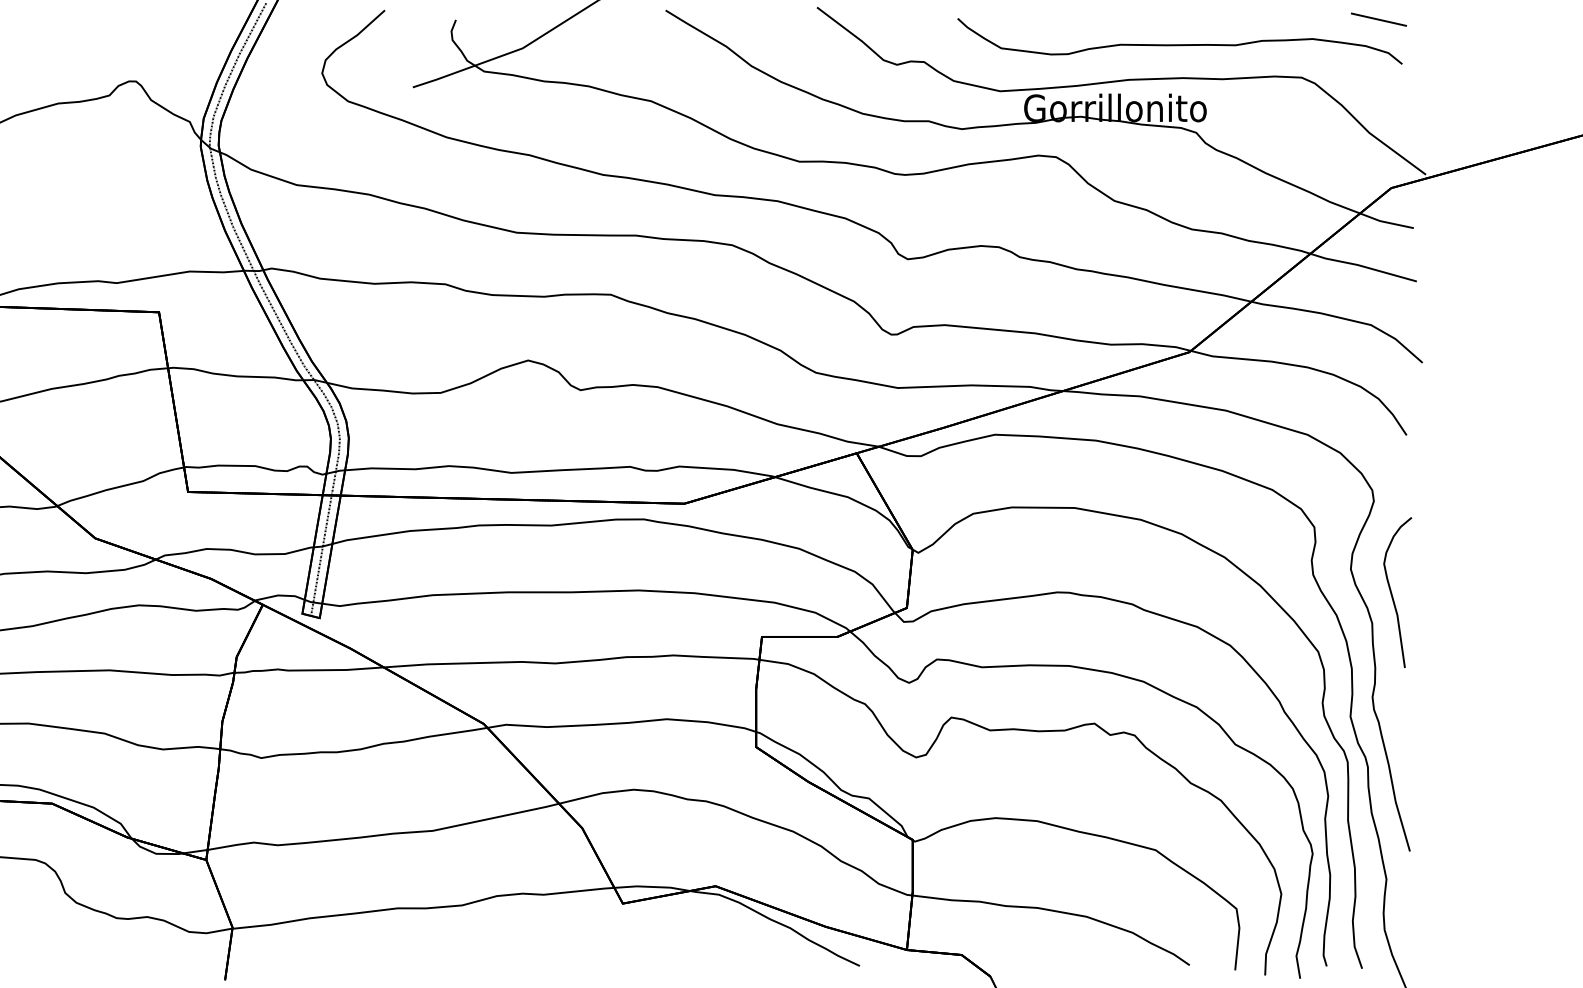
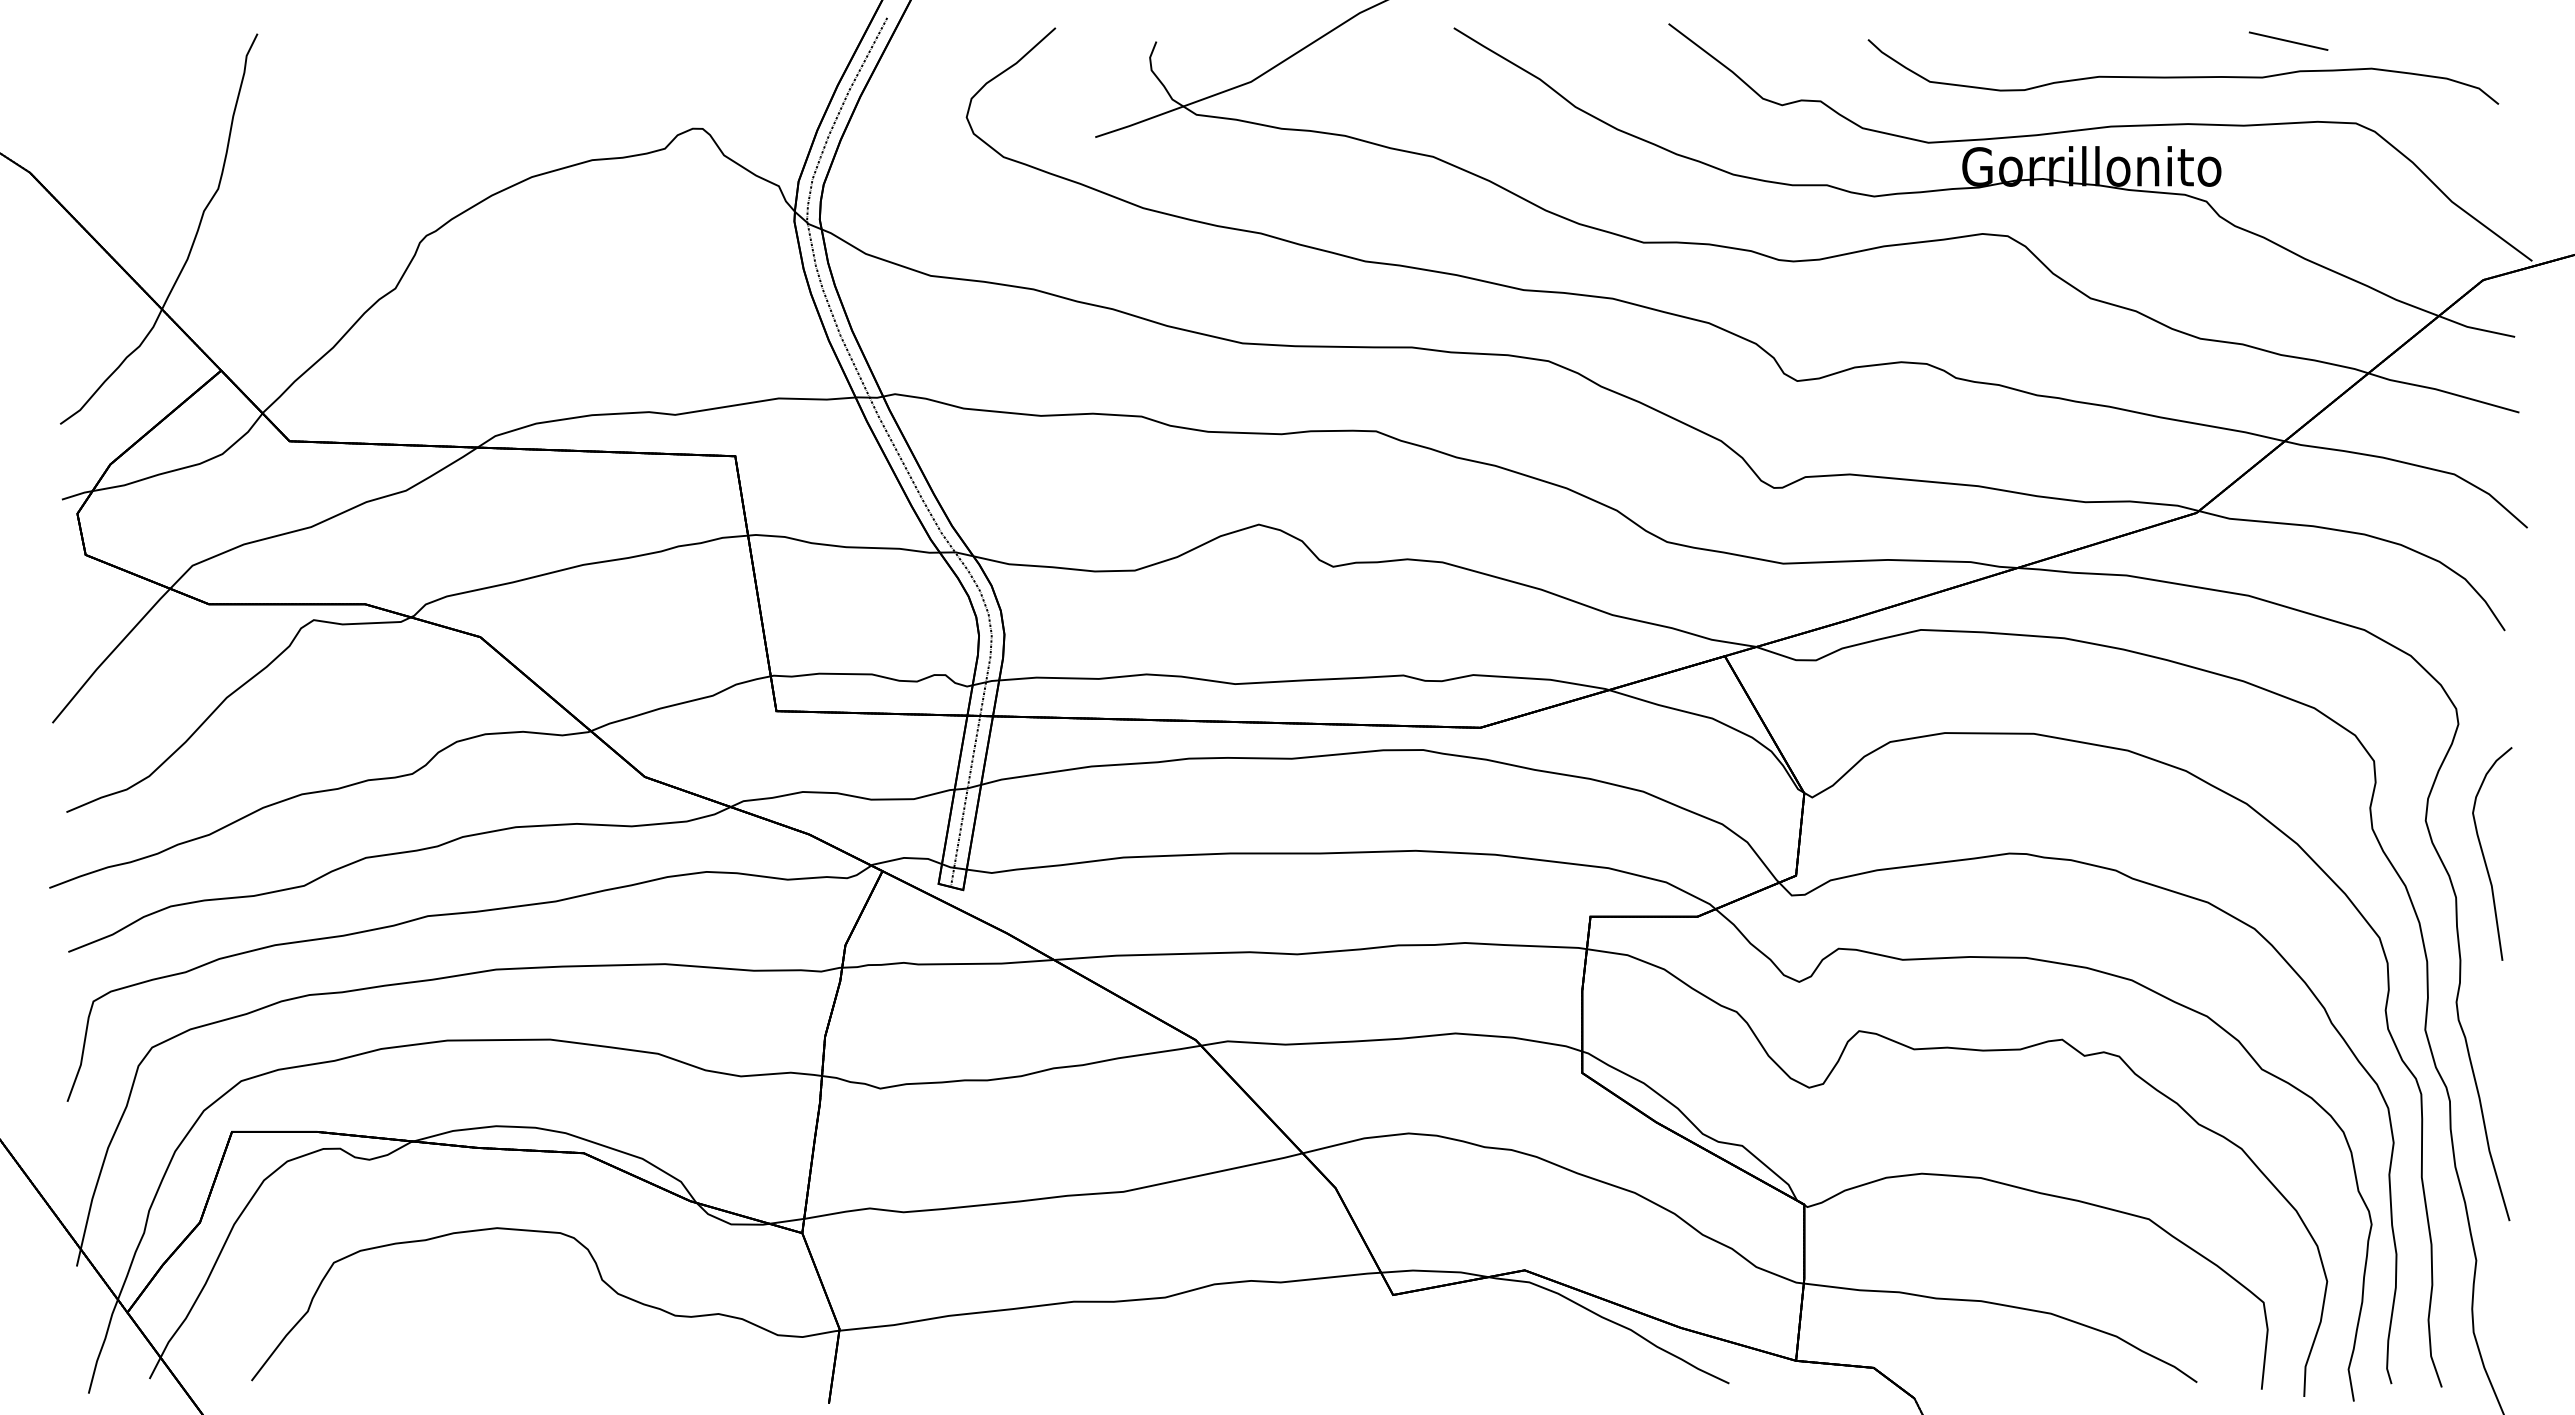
line: (1378, 19) -> (2288, 40), moved

